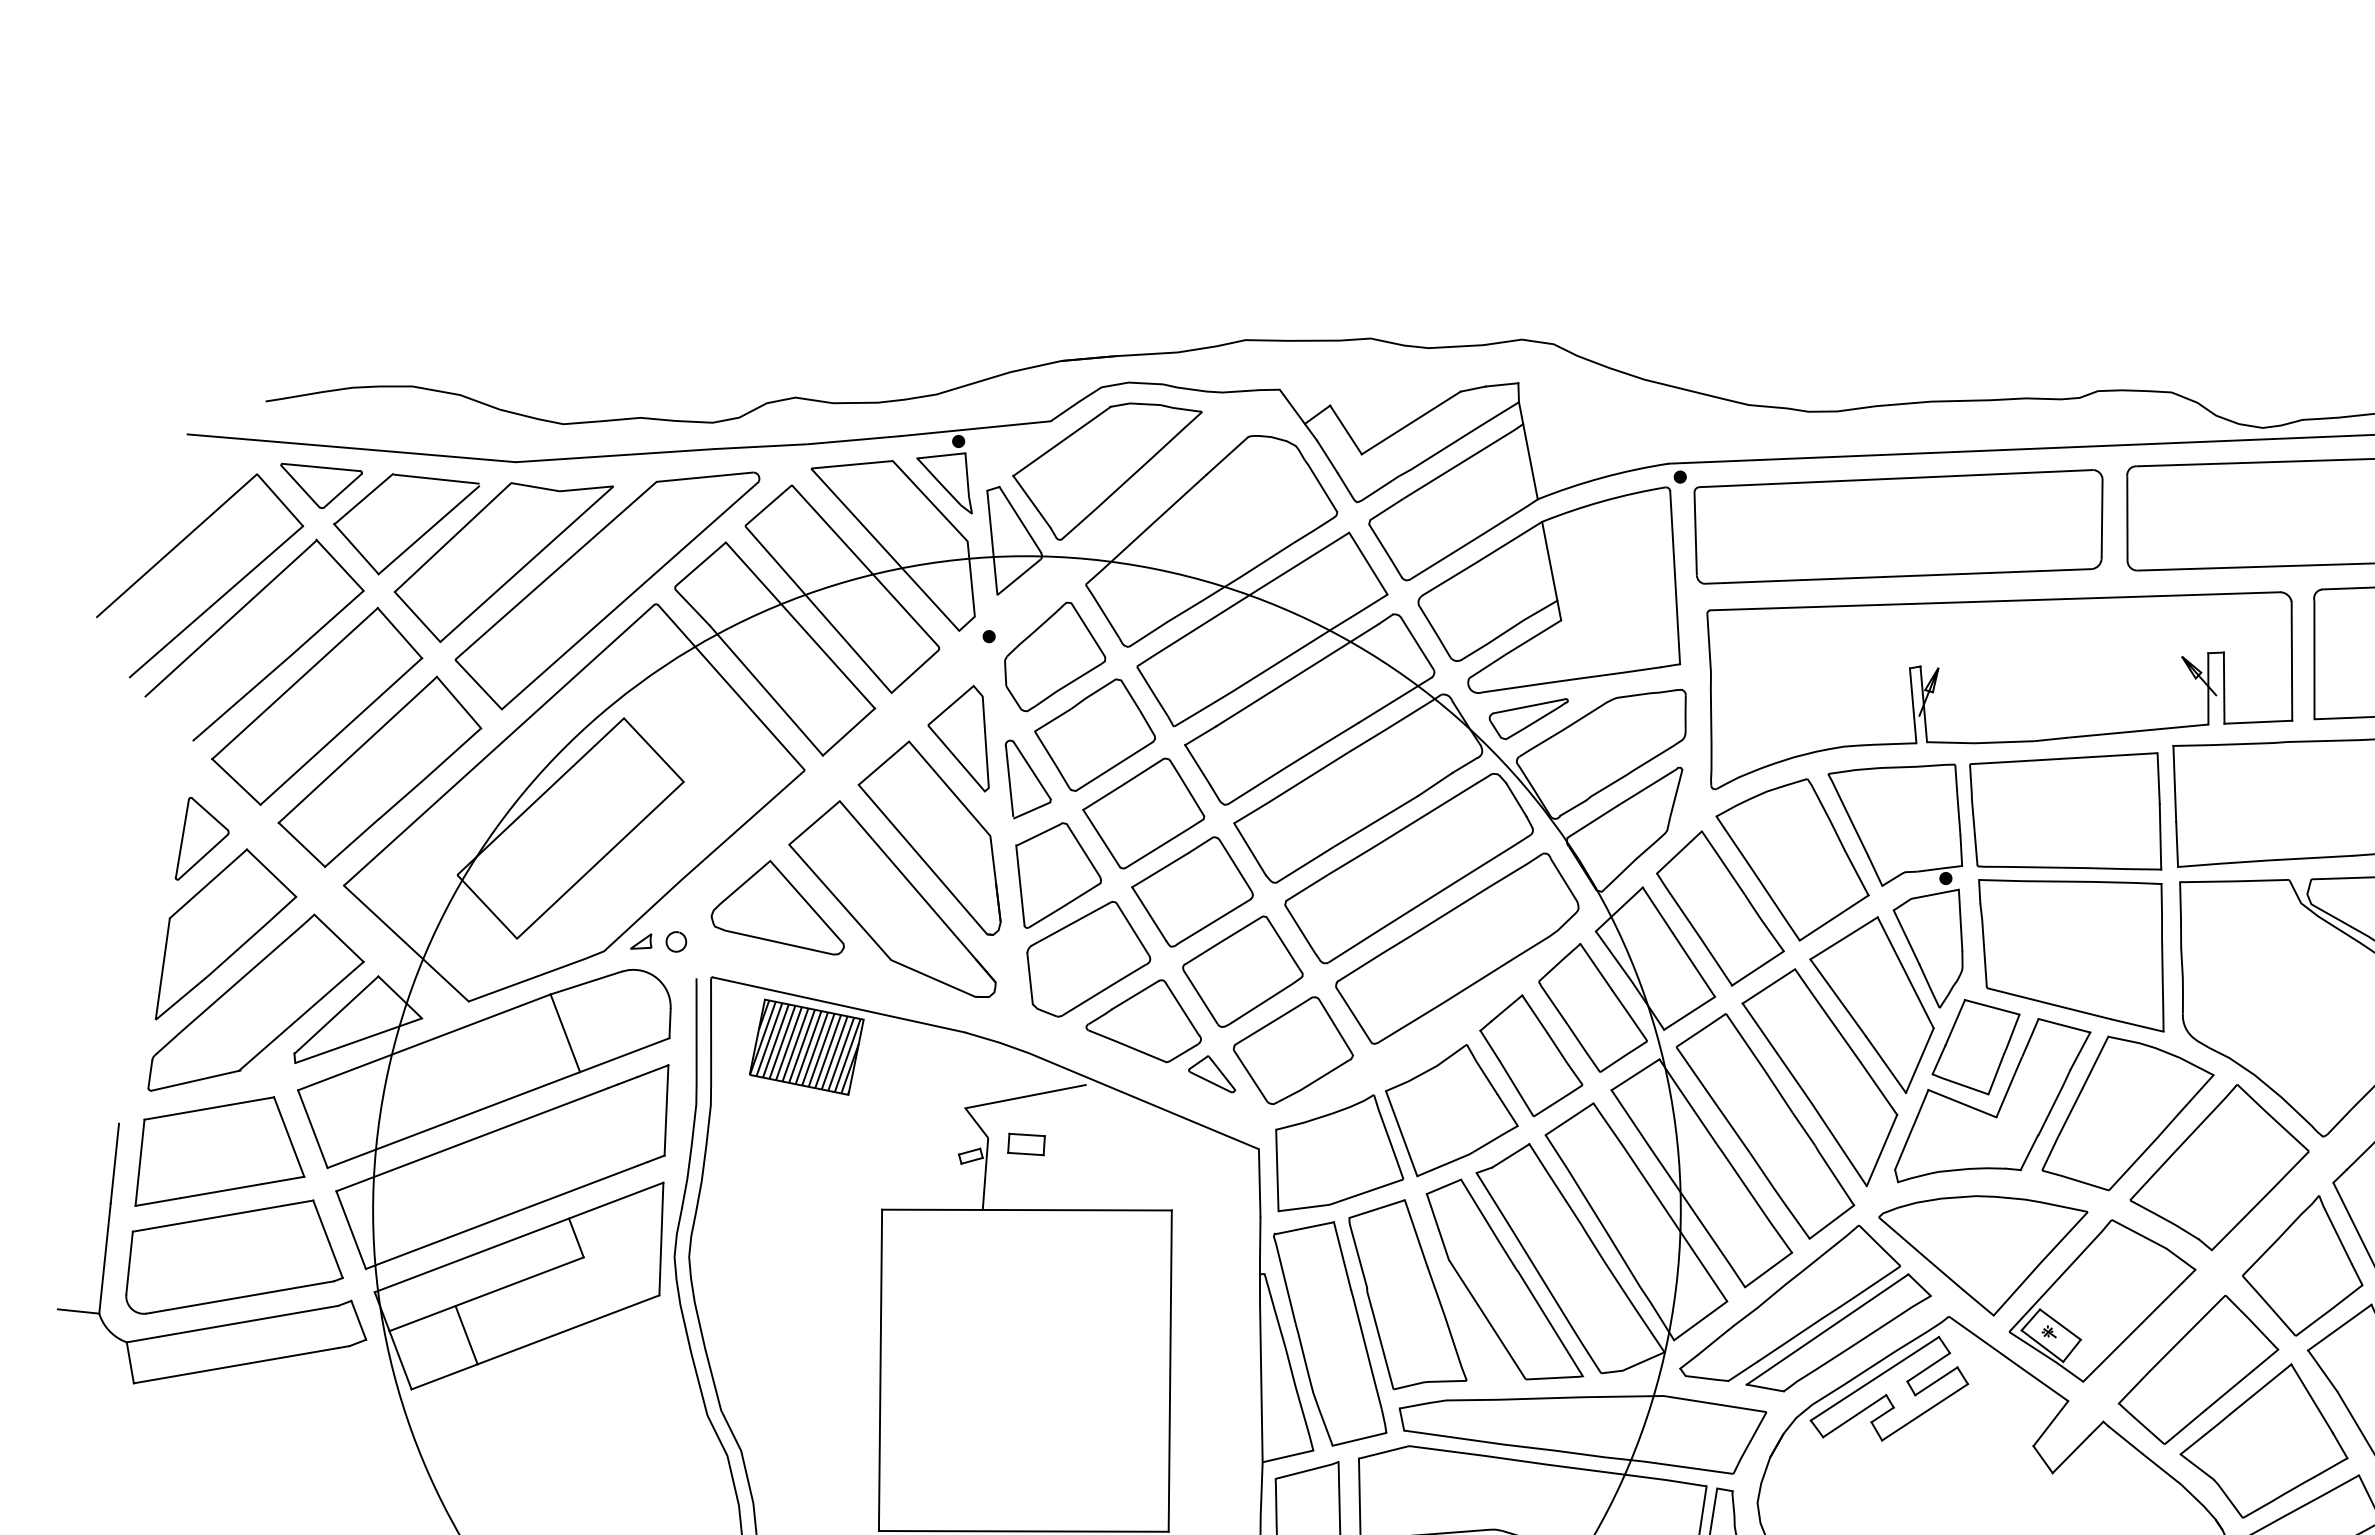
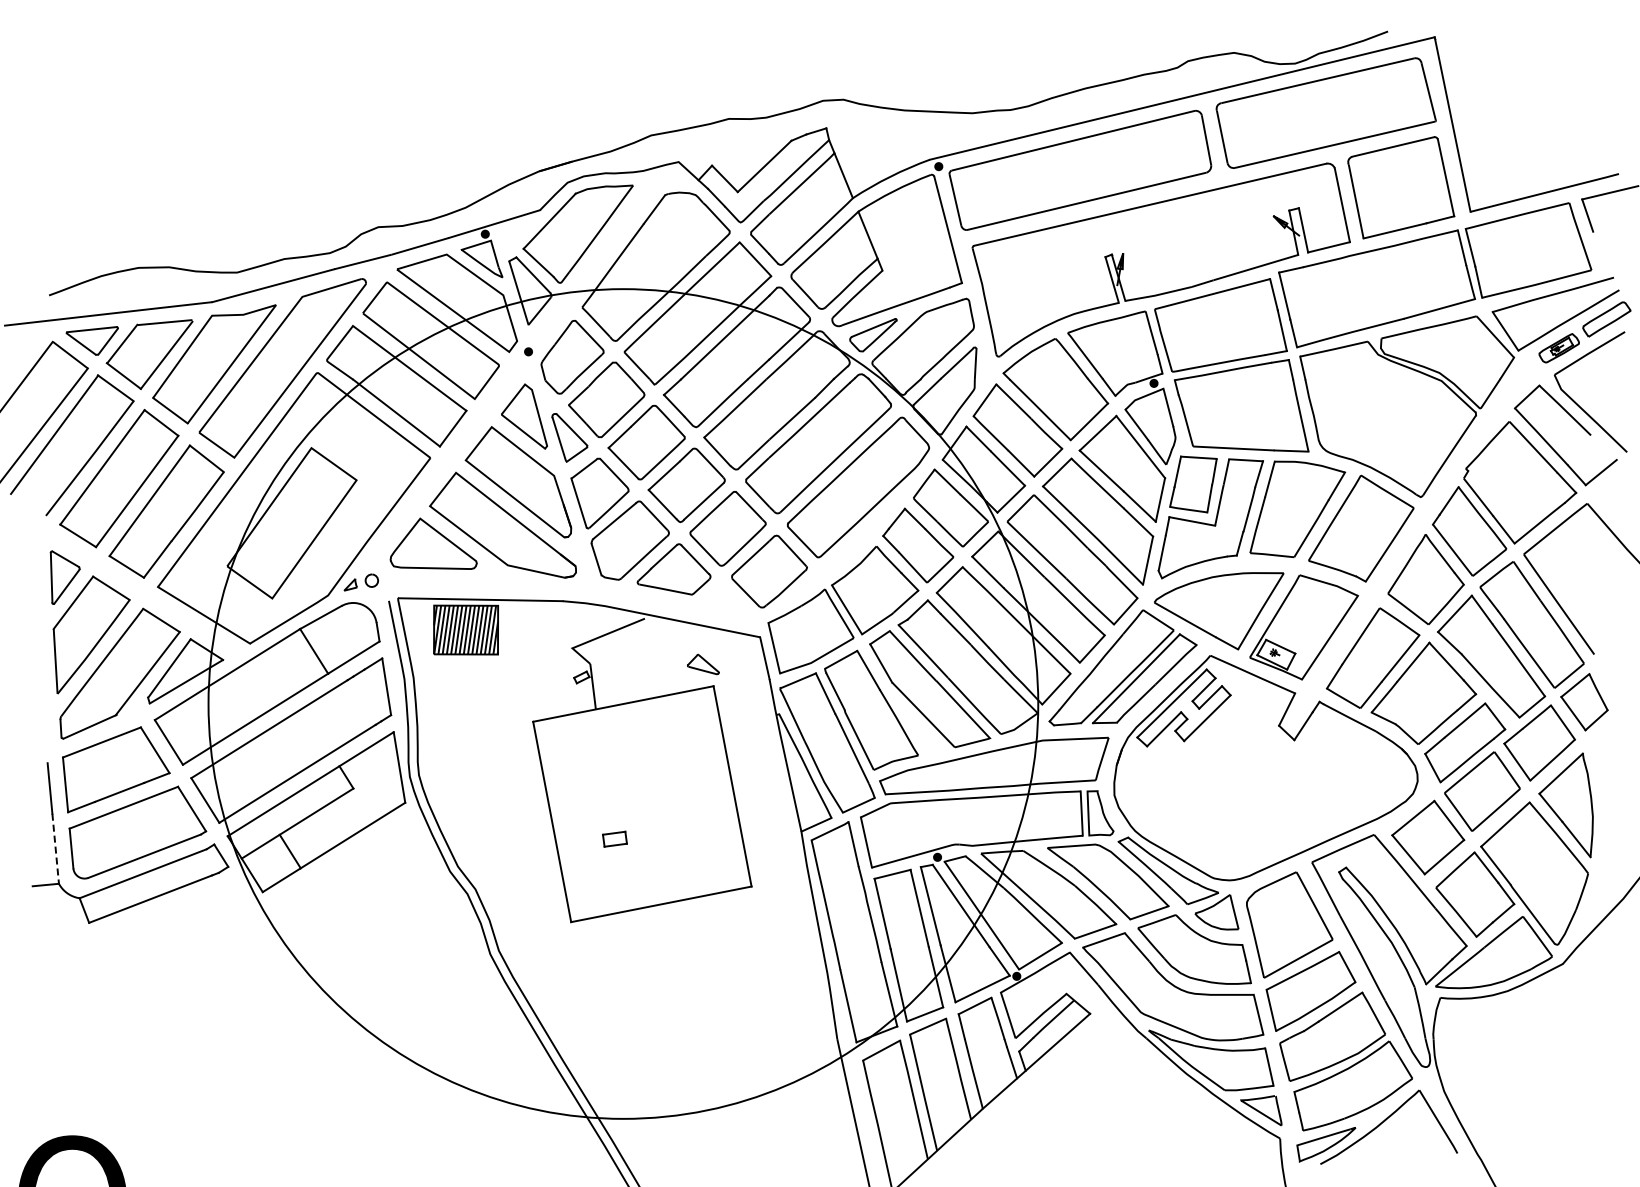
part: (1213, 1073) -> (703, 664), moved
part: (1026, 1143) -> (614, 838), moved
line: (104, 1259) -> (55, 849), solid -> dashed

